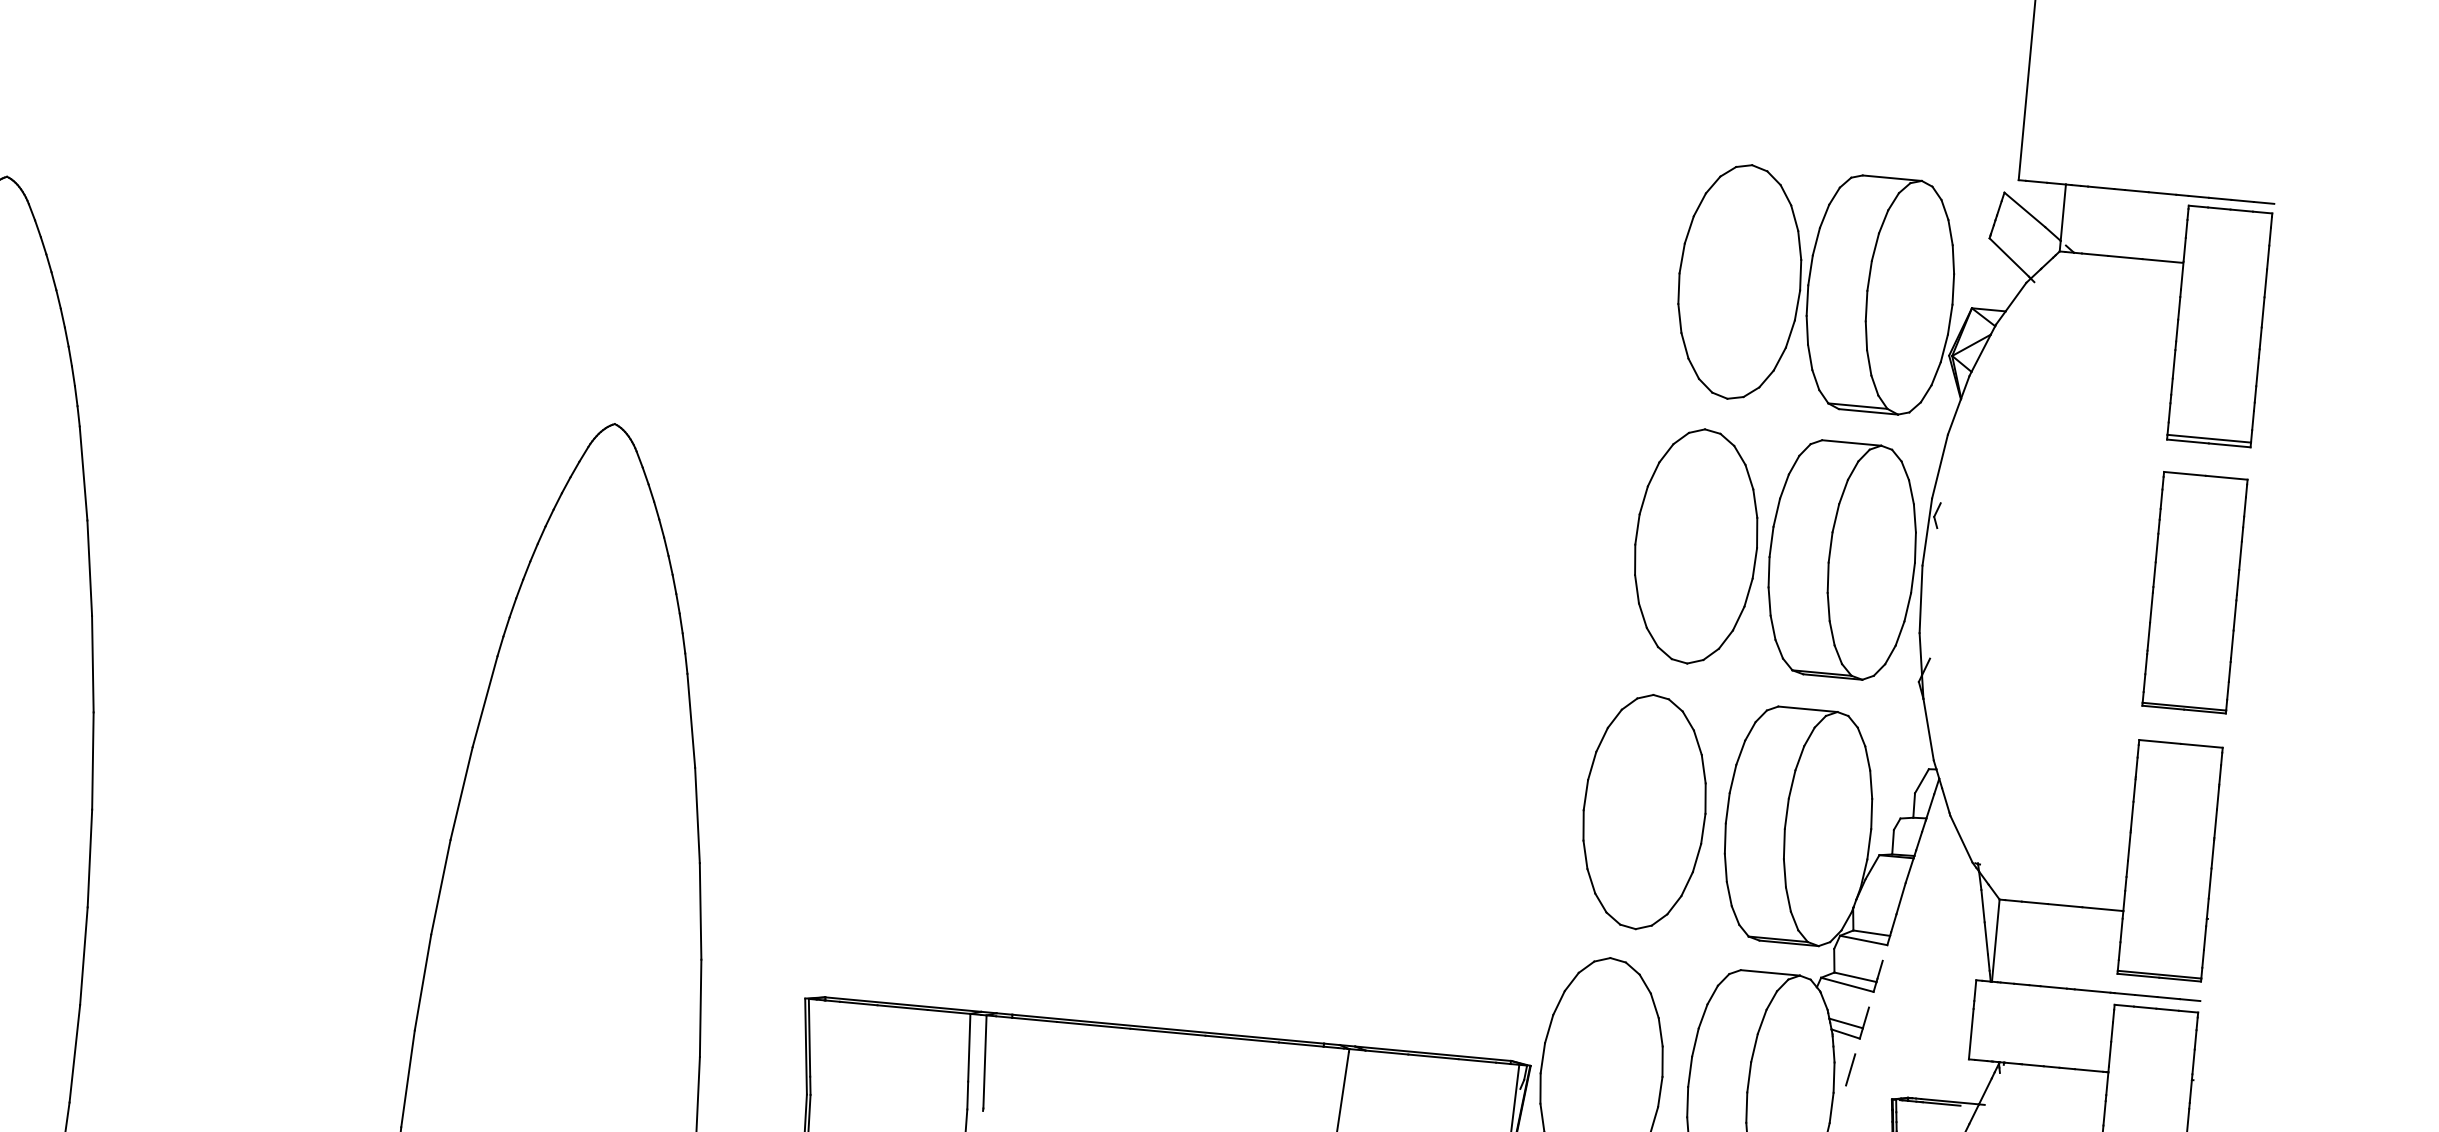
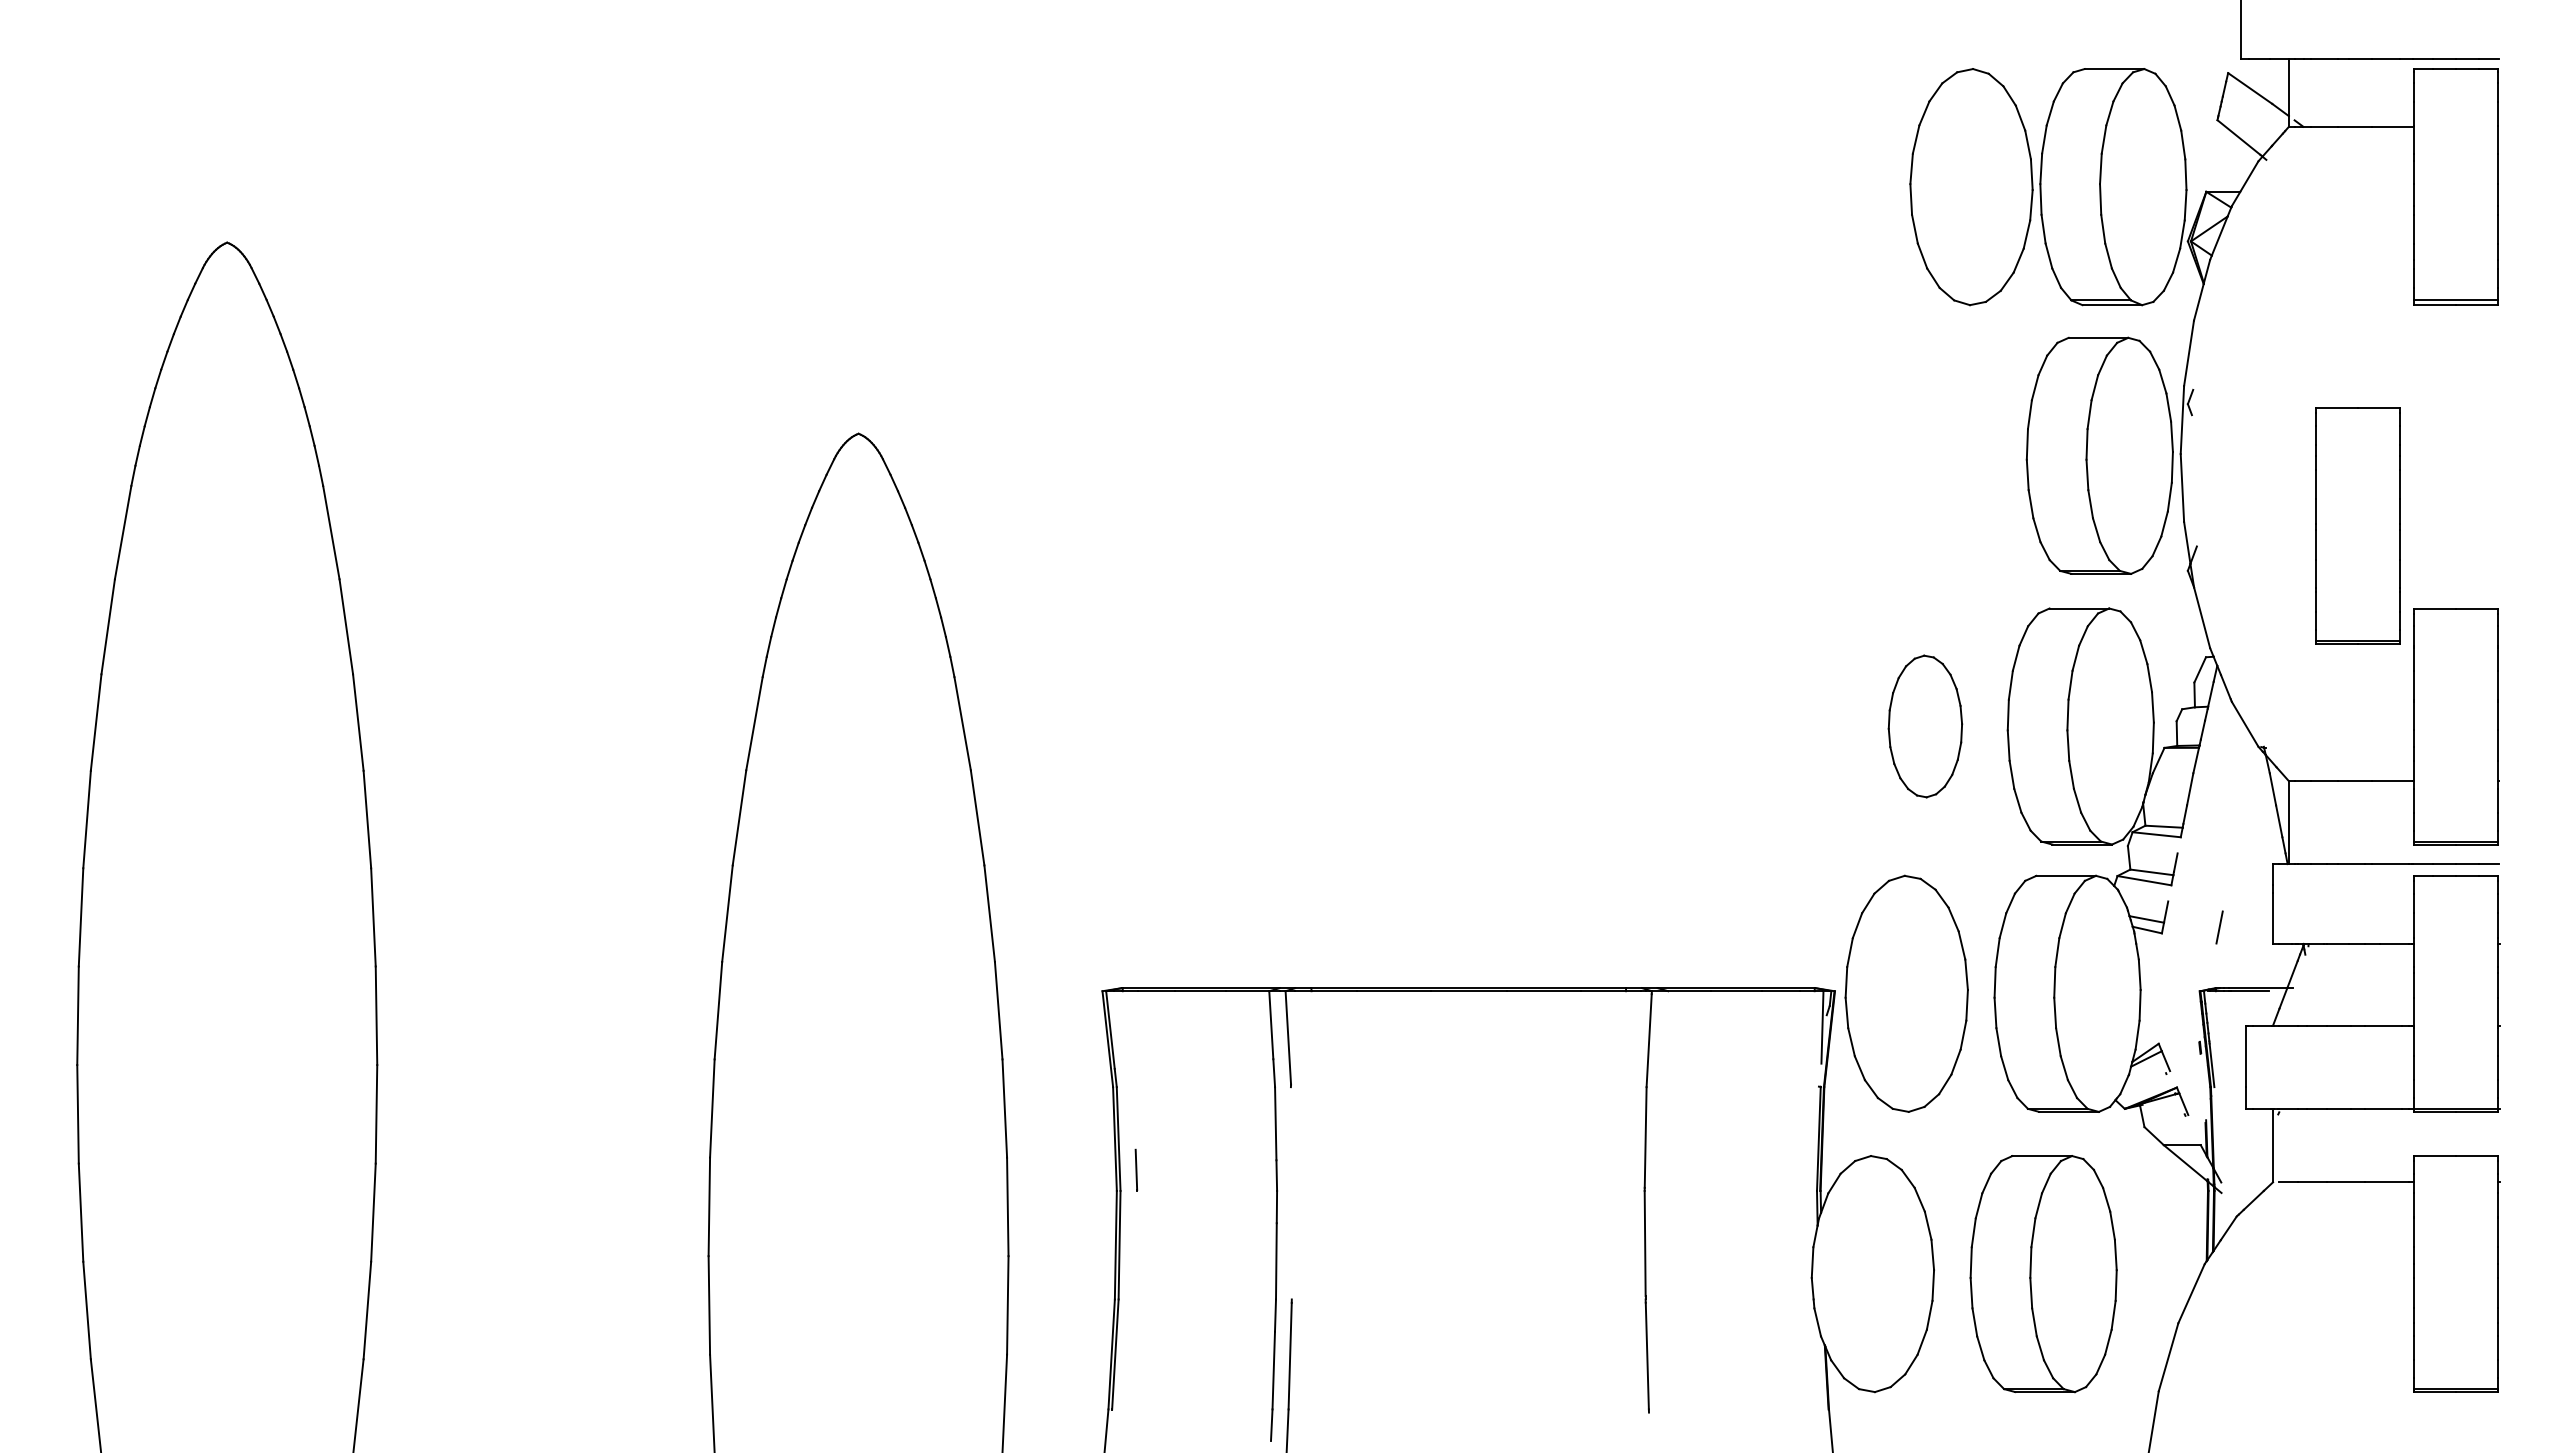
part: (1696, 546) -> (1952, 455), removed
part: (2194, 592) -> (2357, 525), moved
part: (1644, 812) -> (1925, 726), size x0.6
line: (1850, 1069) -> (2219, 927), moved

